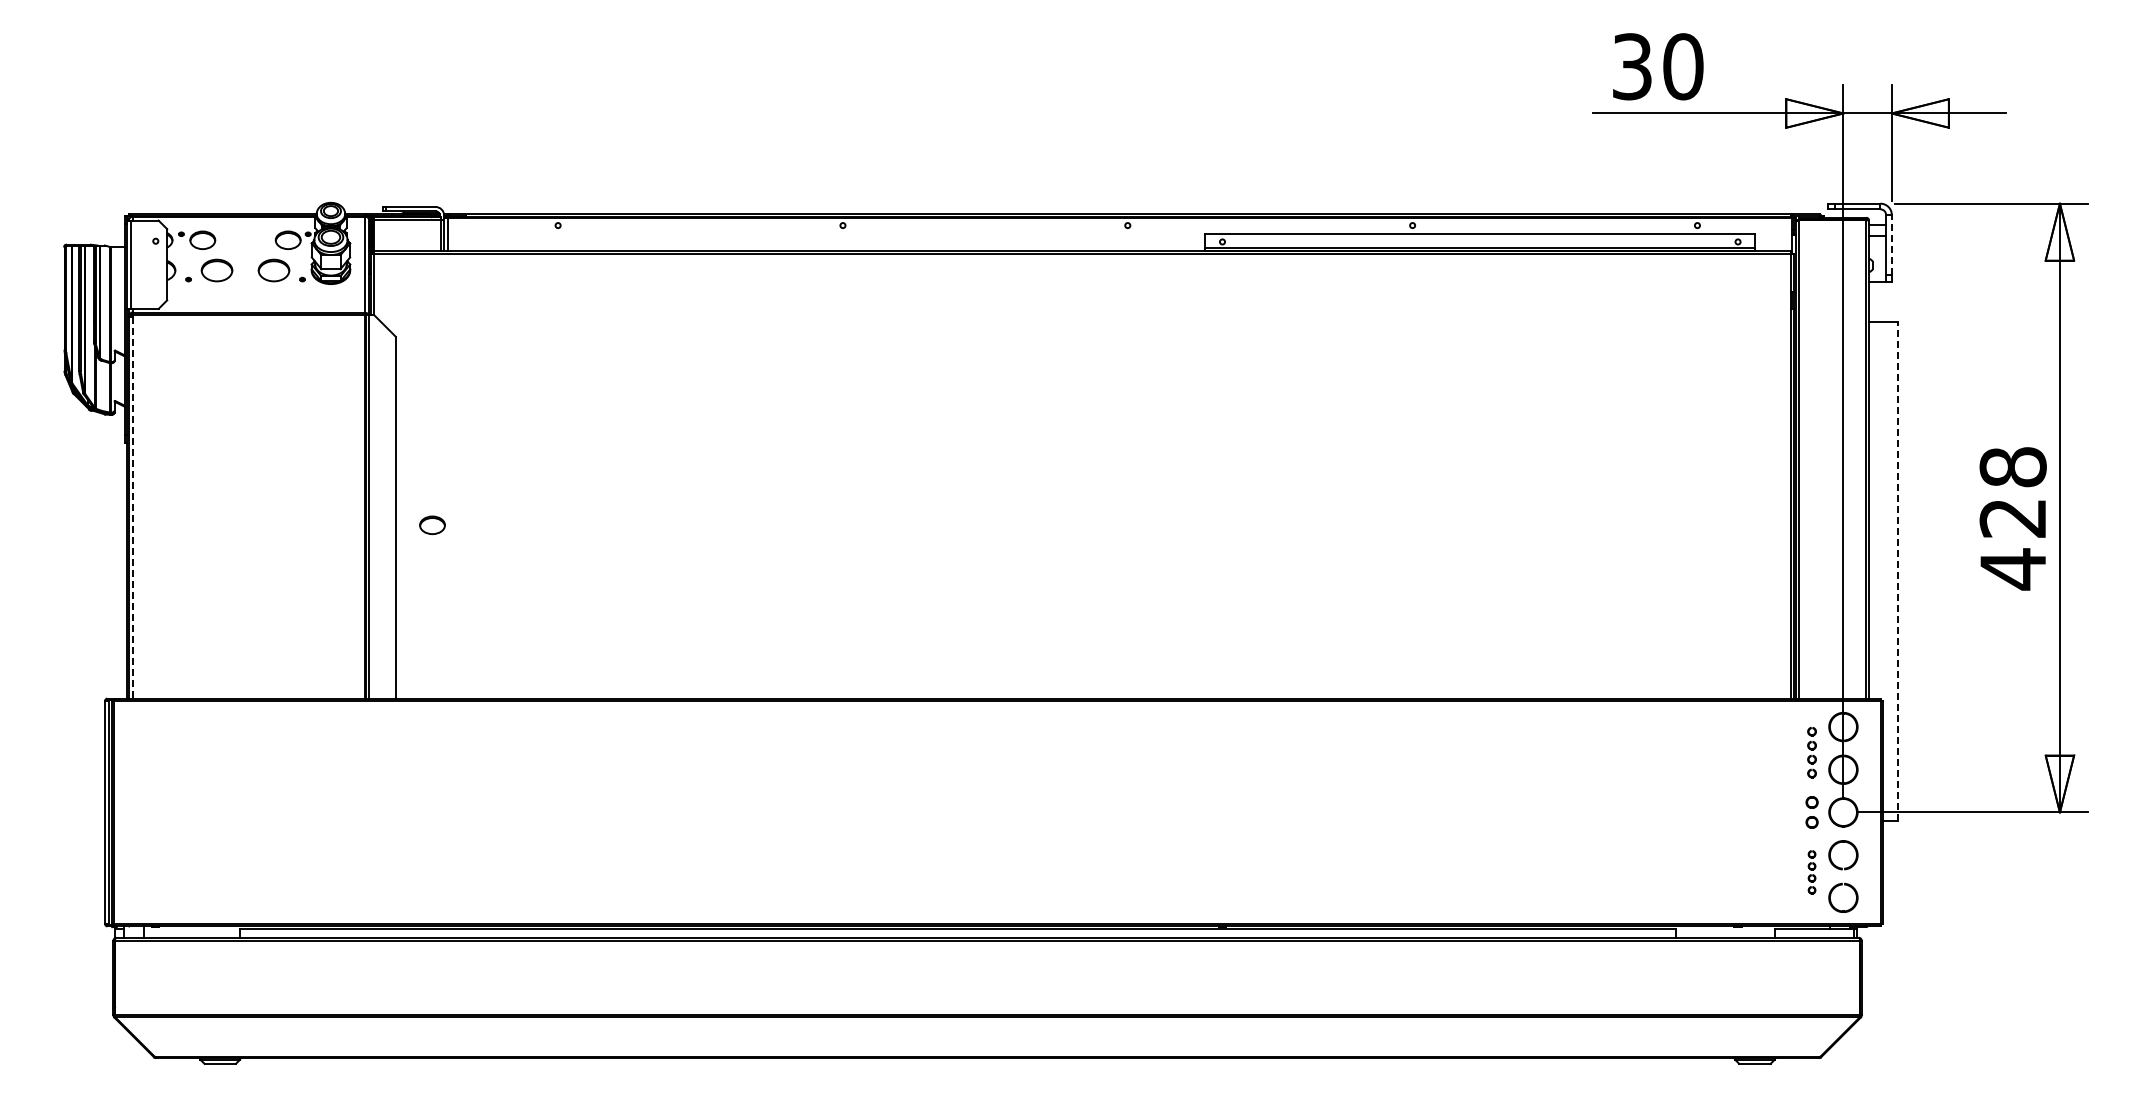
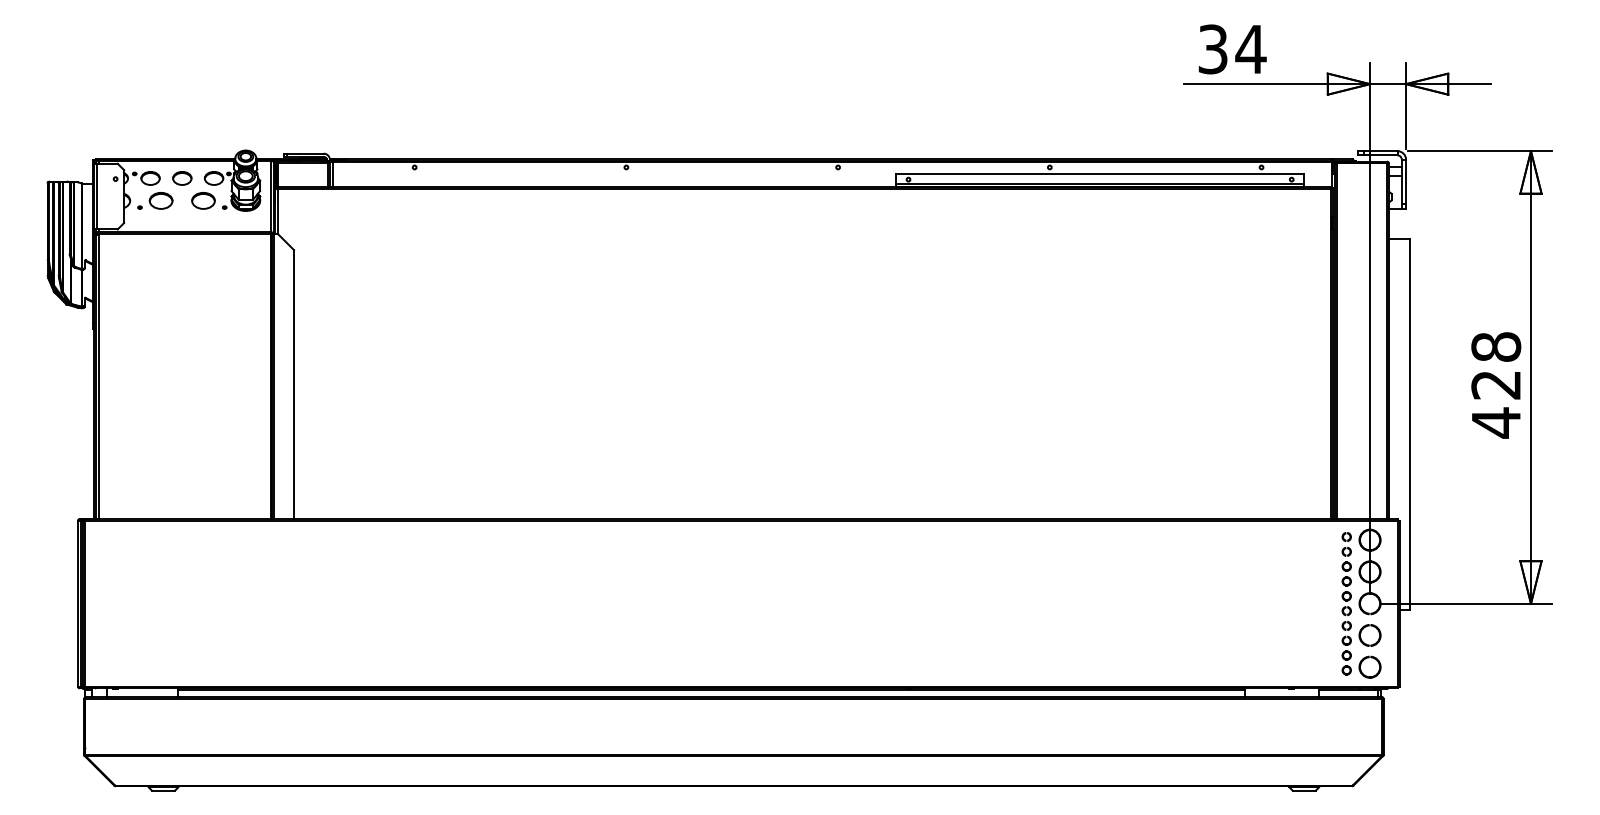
text: (1683, 66) -> (1251, 49), 30 -> 34
line: (1891, 245) -> (1405, 182), dashed -> solid
line: (133, 507) -> (99, 377), dashed -> solid
part: (432, 524) -> (182, 177), moved
line: (1897, 571) -> (1410, 424), dashed -> solid
part: (1811, 752) -> (1346, 559), size x1.43
part: (1811, 872) -> (1346, 648), size x1.67

